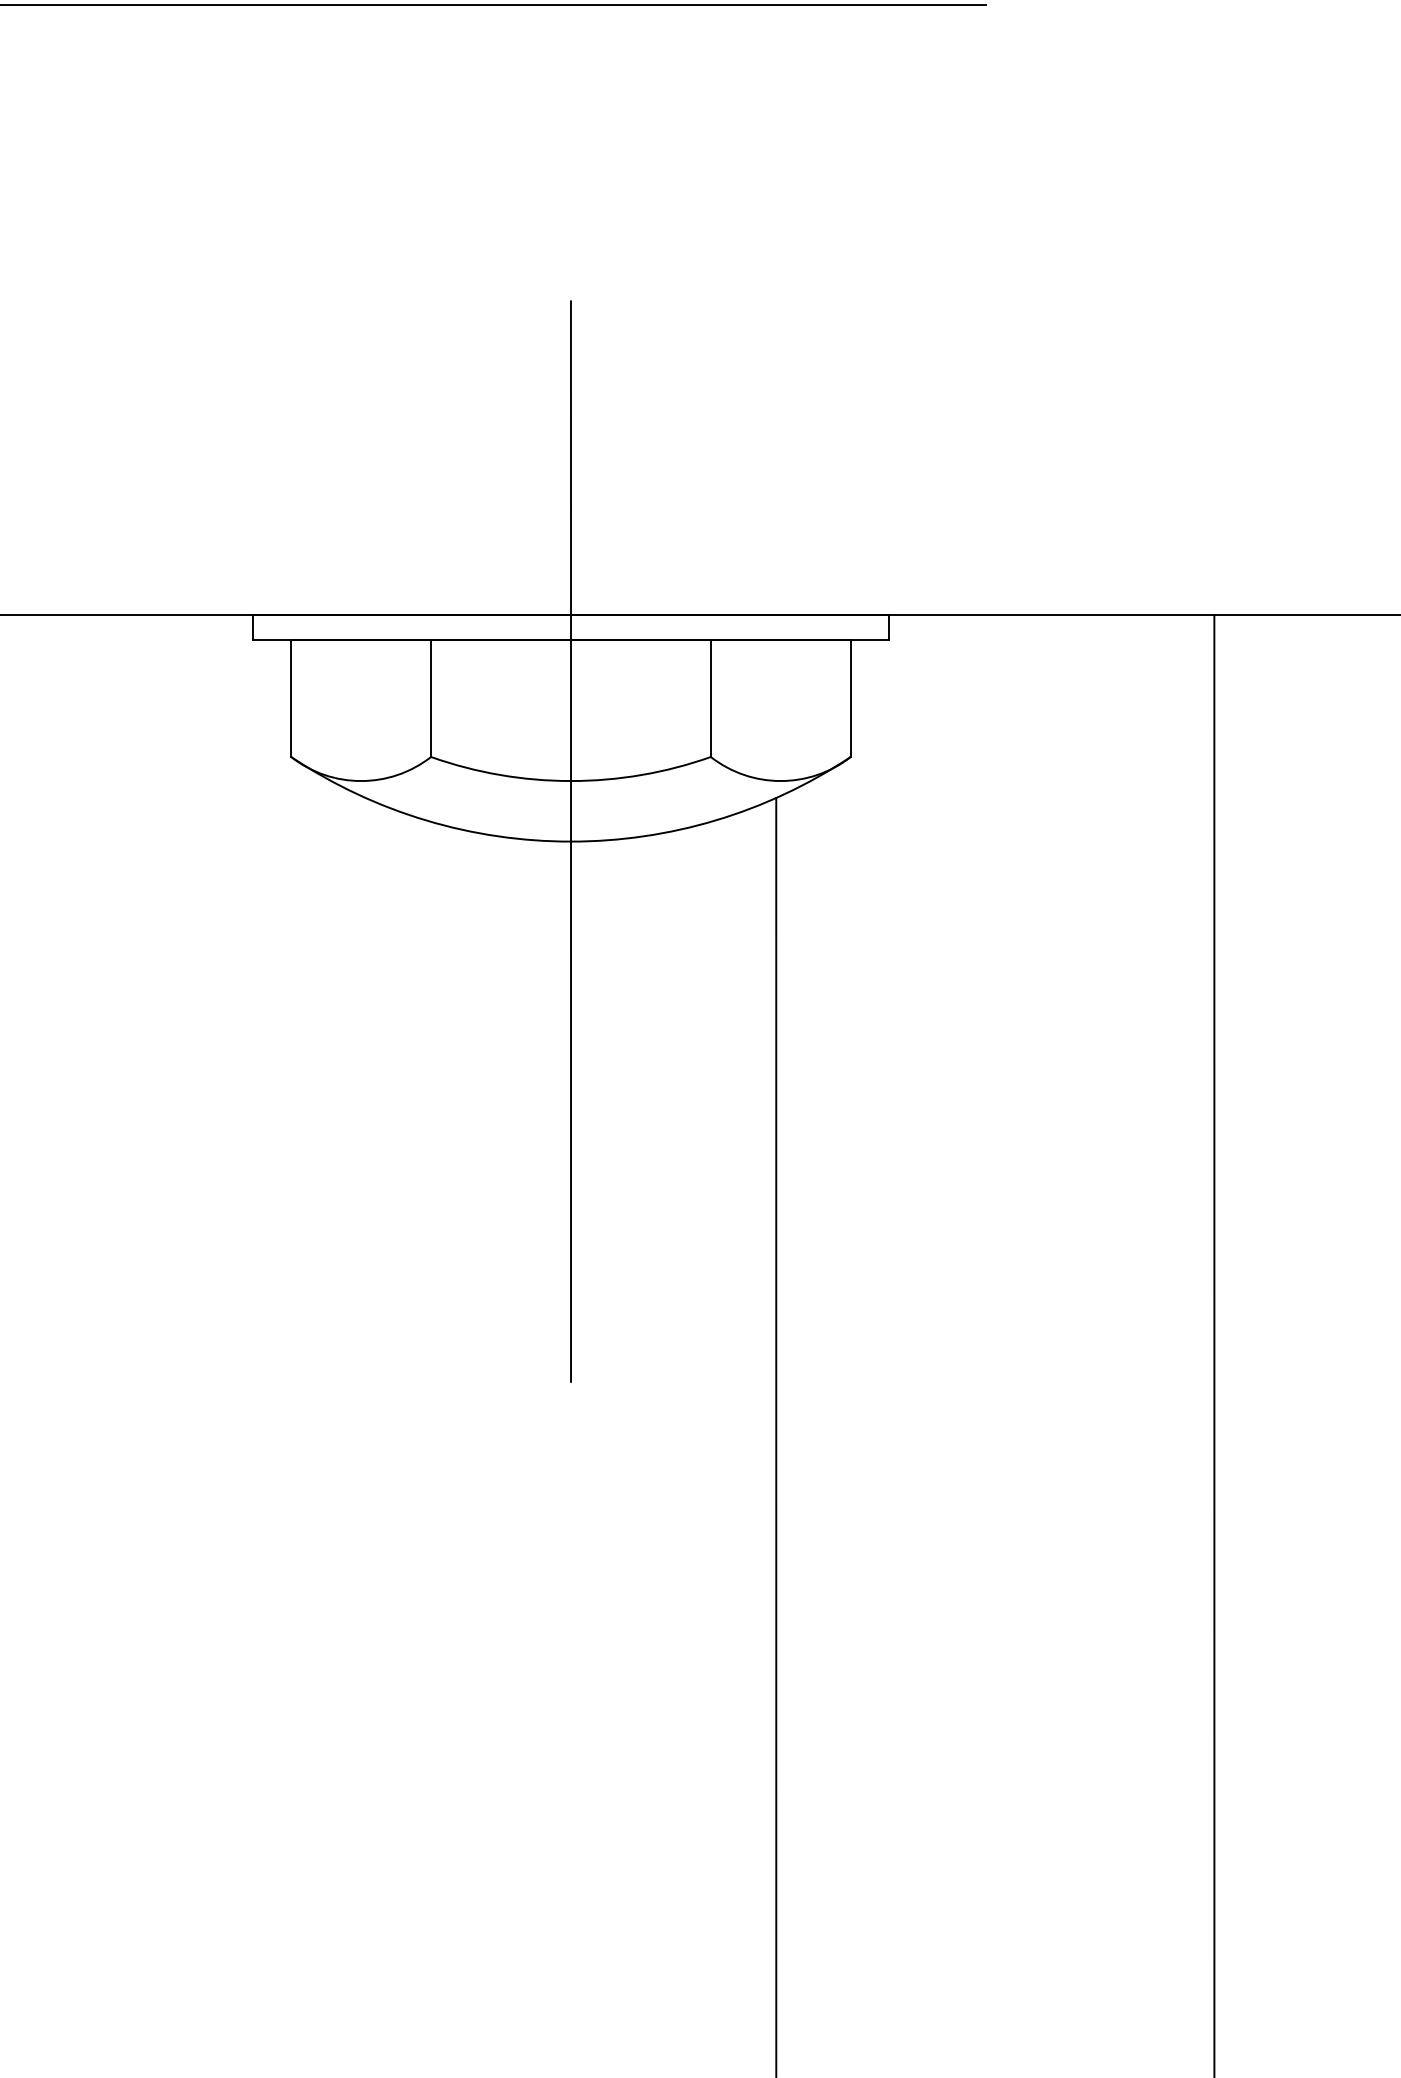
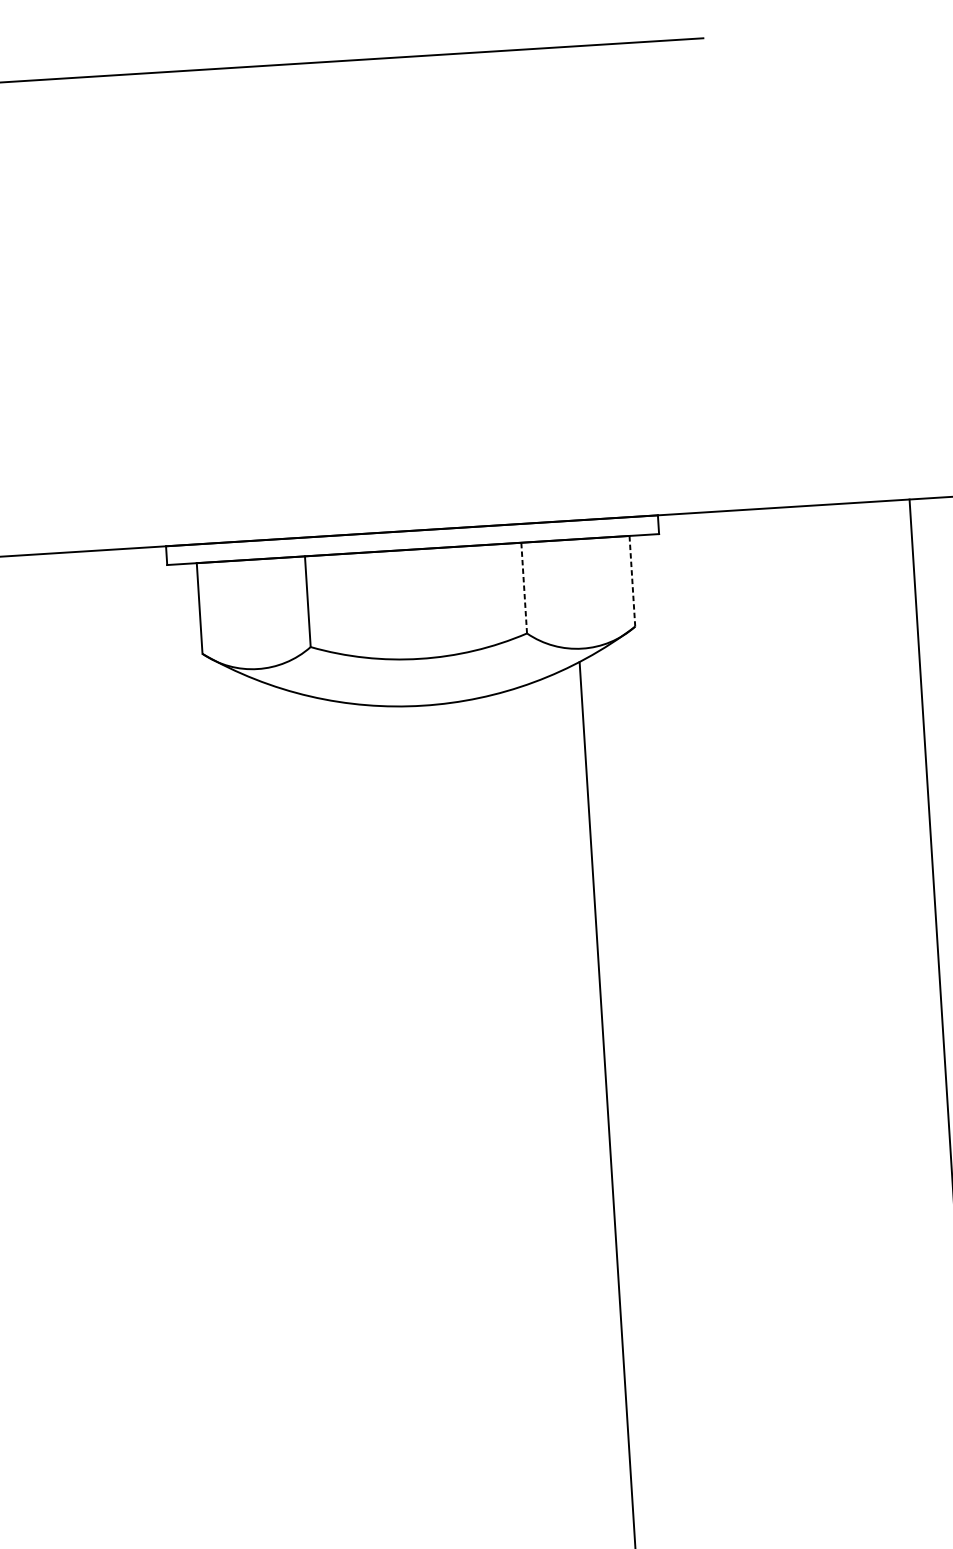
line: (710, 698) -> (523, 588), solid -> dashed
line: (850, 698) -> (632, 581), solid -> dashed
line: (570, 841) -> (422, 705), removed

